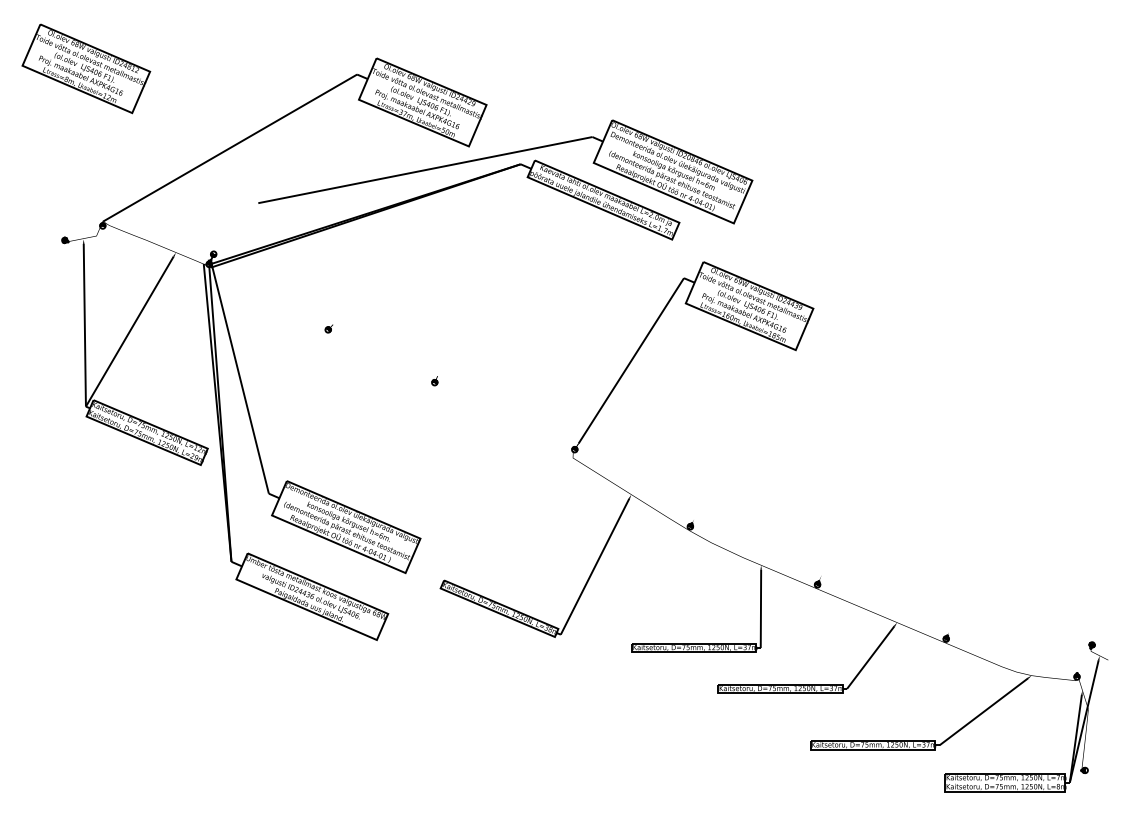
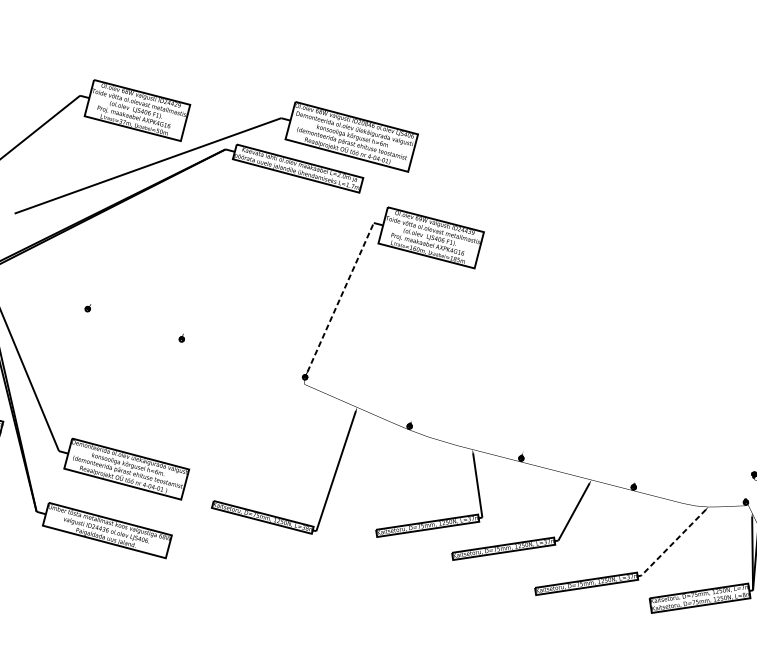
line: (631, 360) -> (340, 297), solid -> dashed
line: (983, 711) -> (673, 542), solid -> dashed

